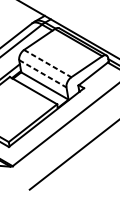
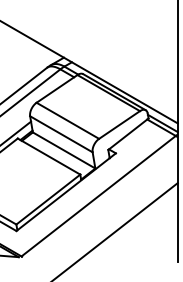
line: (48, 64) -> (68, 121), dashed -> solid
line: (42, 73) -> (61, 134), dashed -> solid

